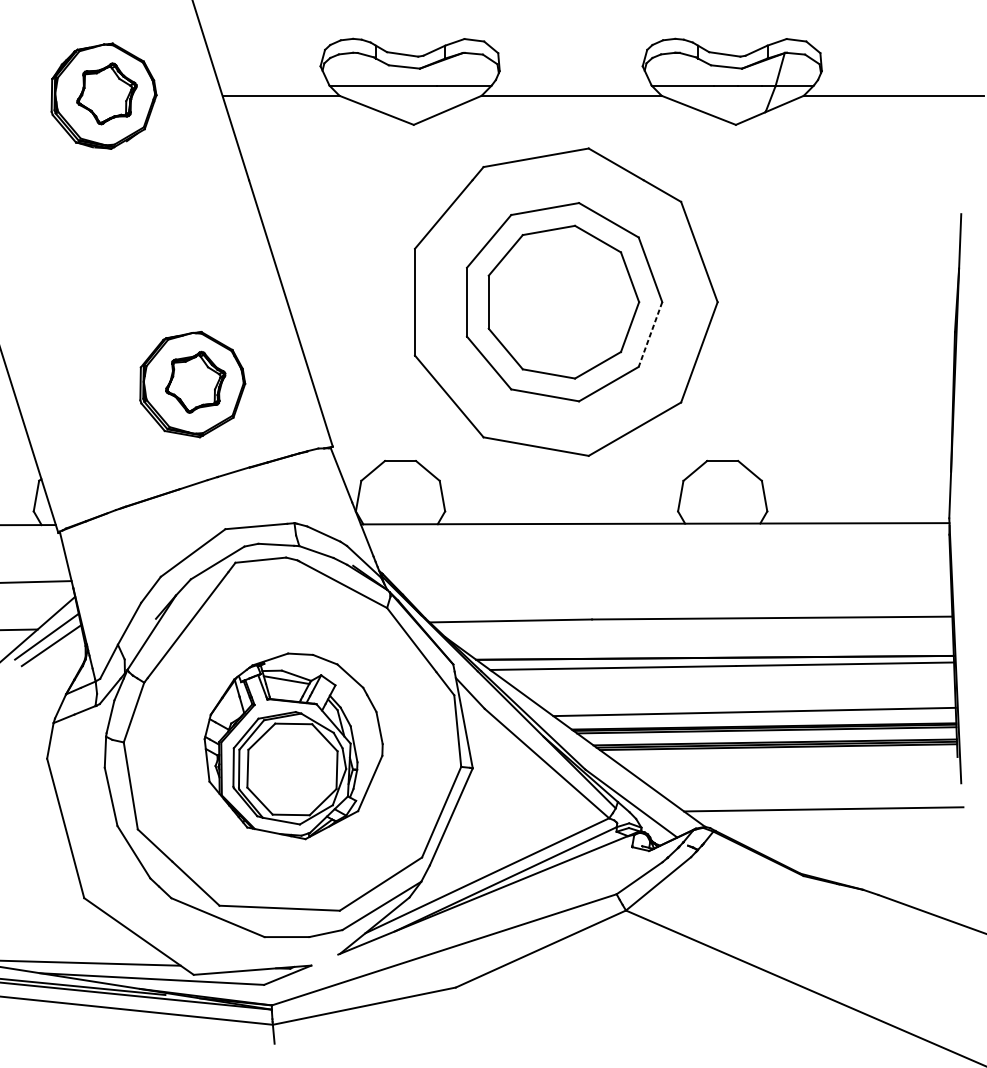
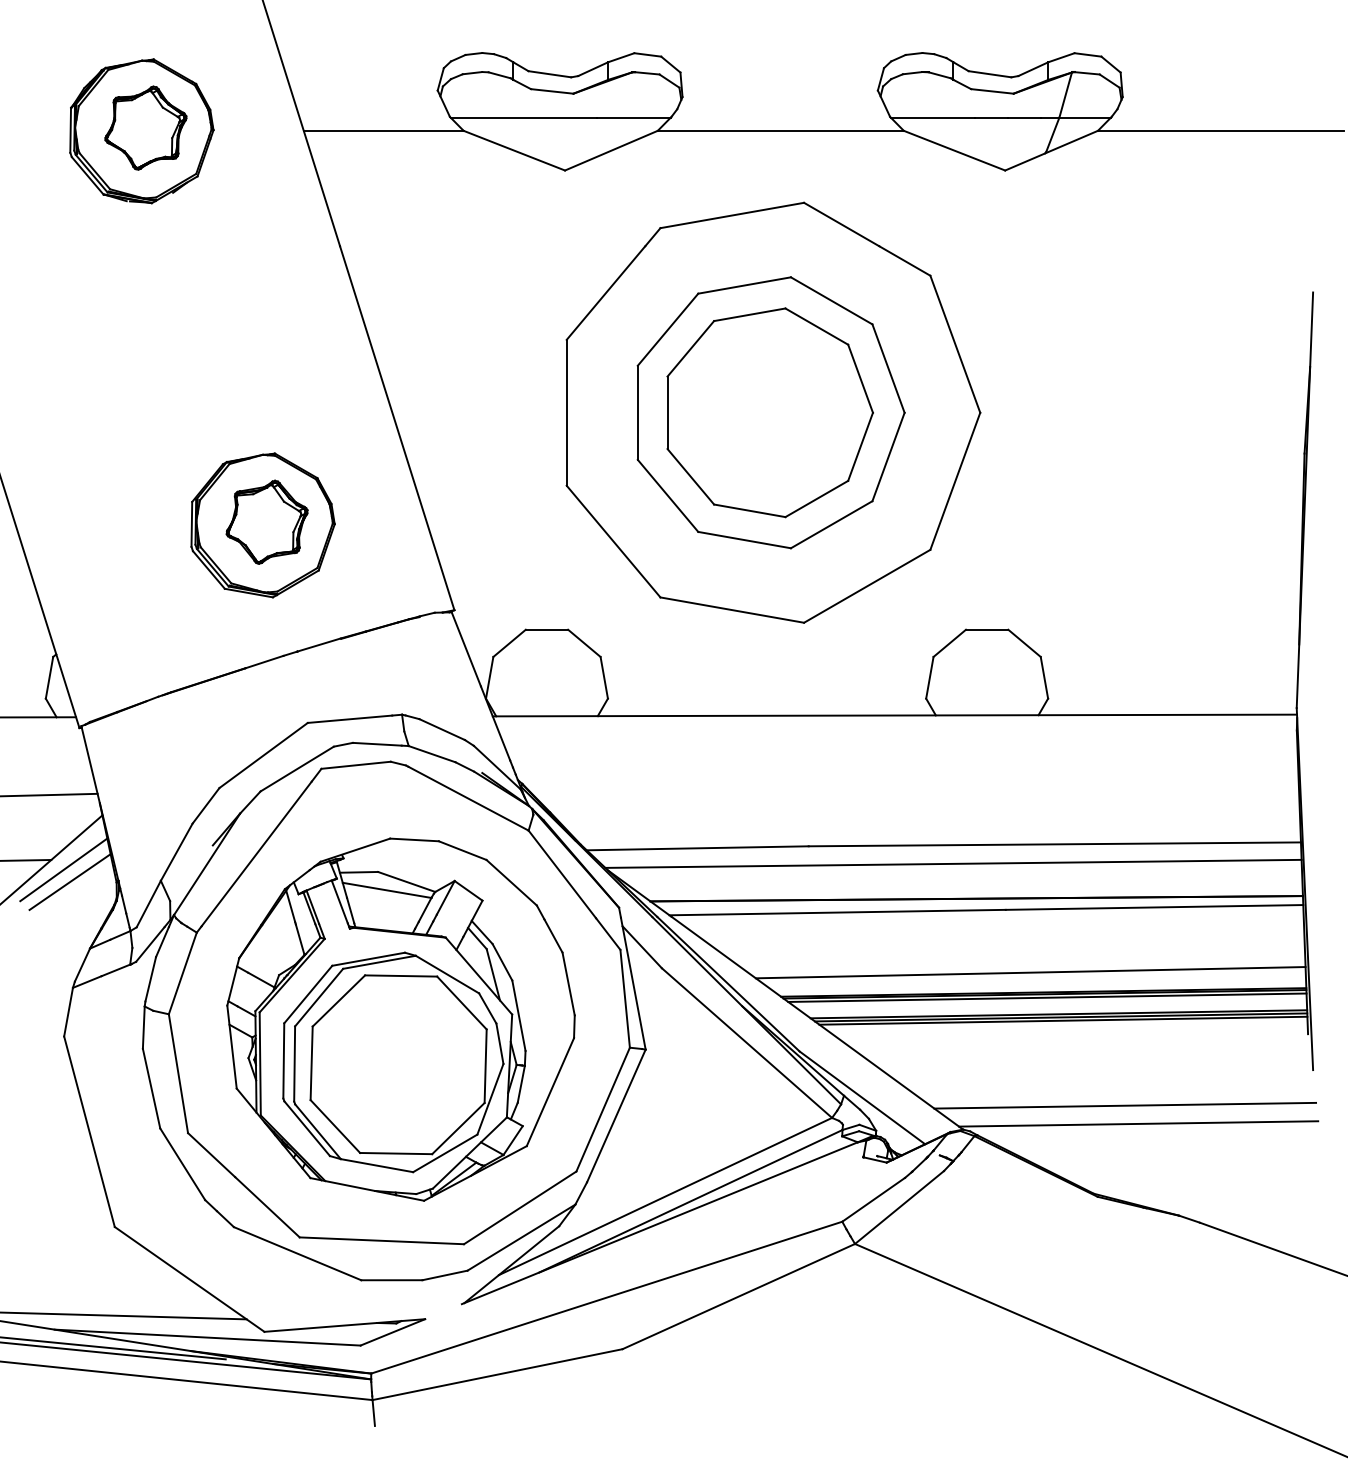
line: (650, 334) -> (888, 457), dashed -> solid
line: (698, 632) -> (953, 863), added
part: (293, 746) -> (400, 1019), size x1.43
line: (833, 822) -> (1138, 1123), added

